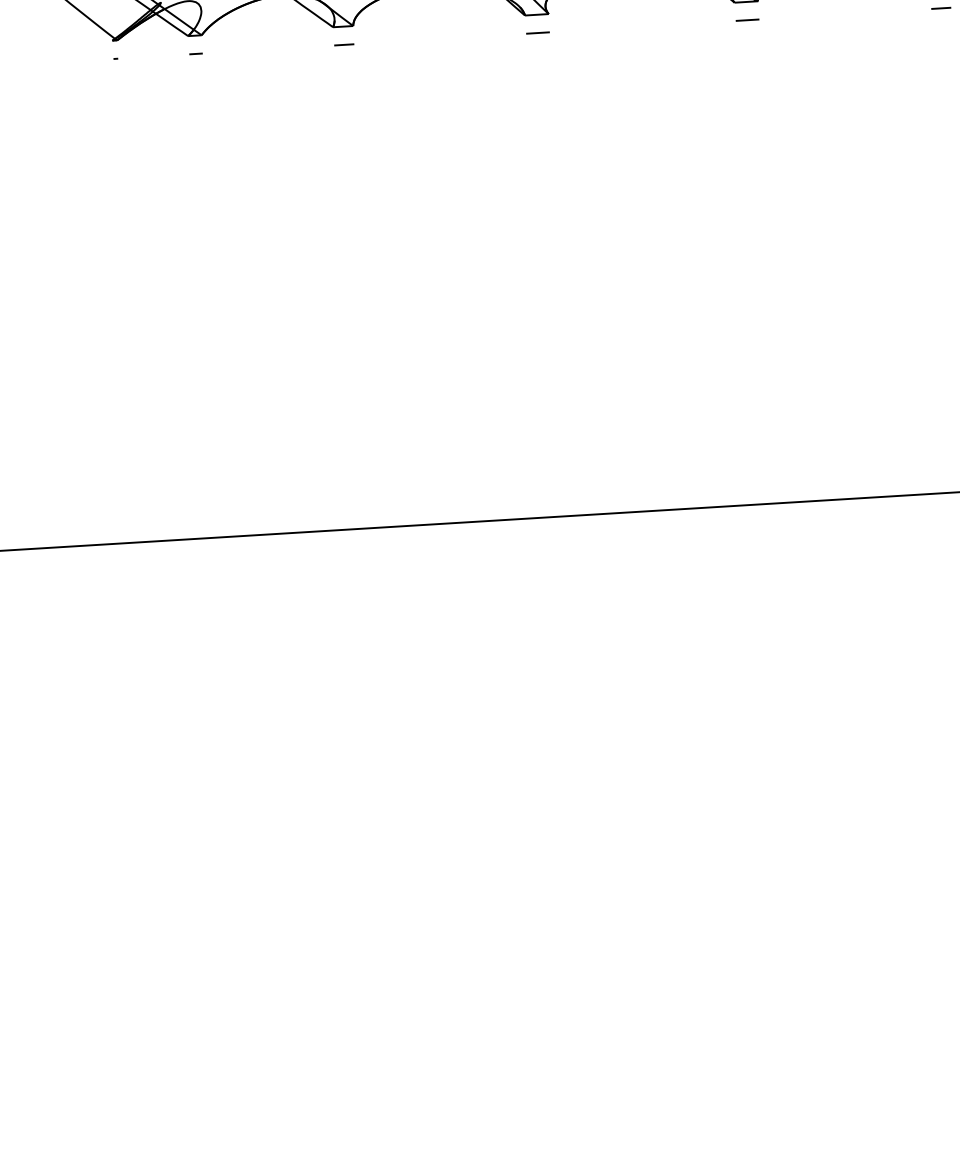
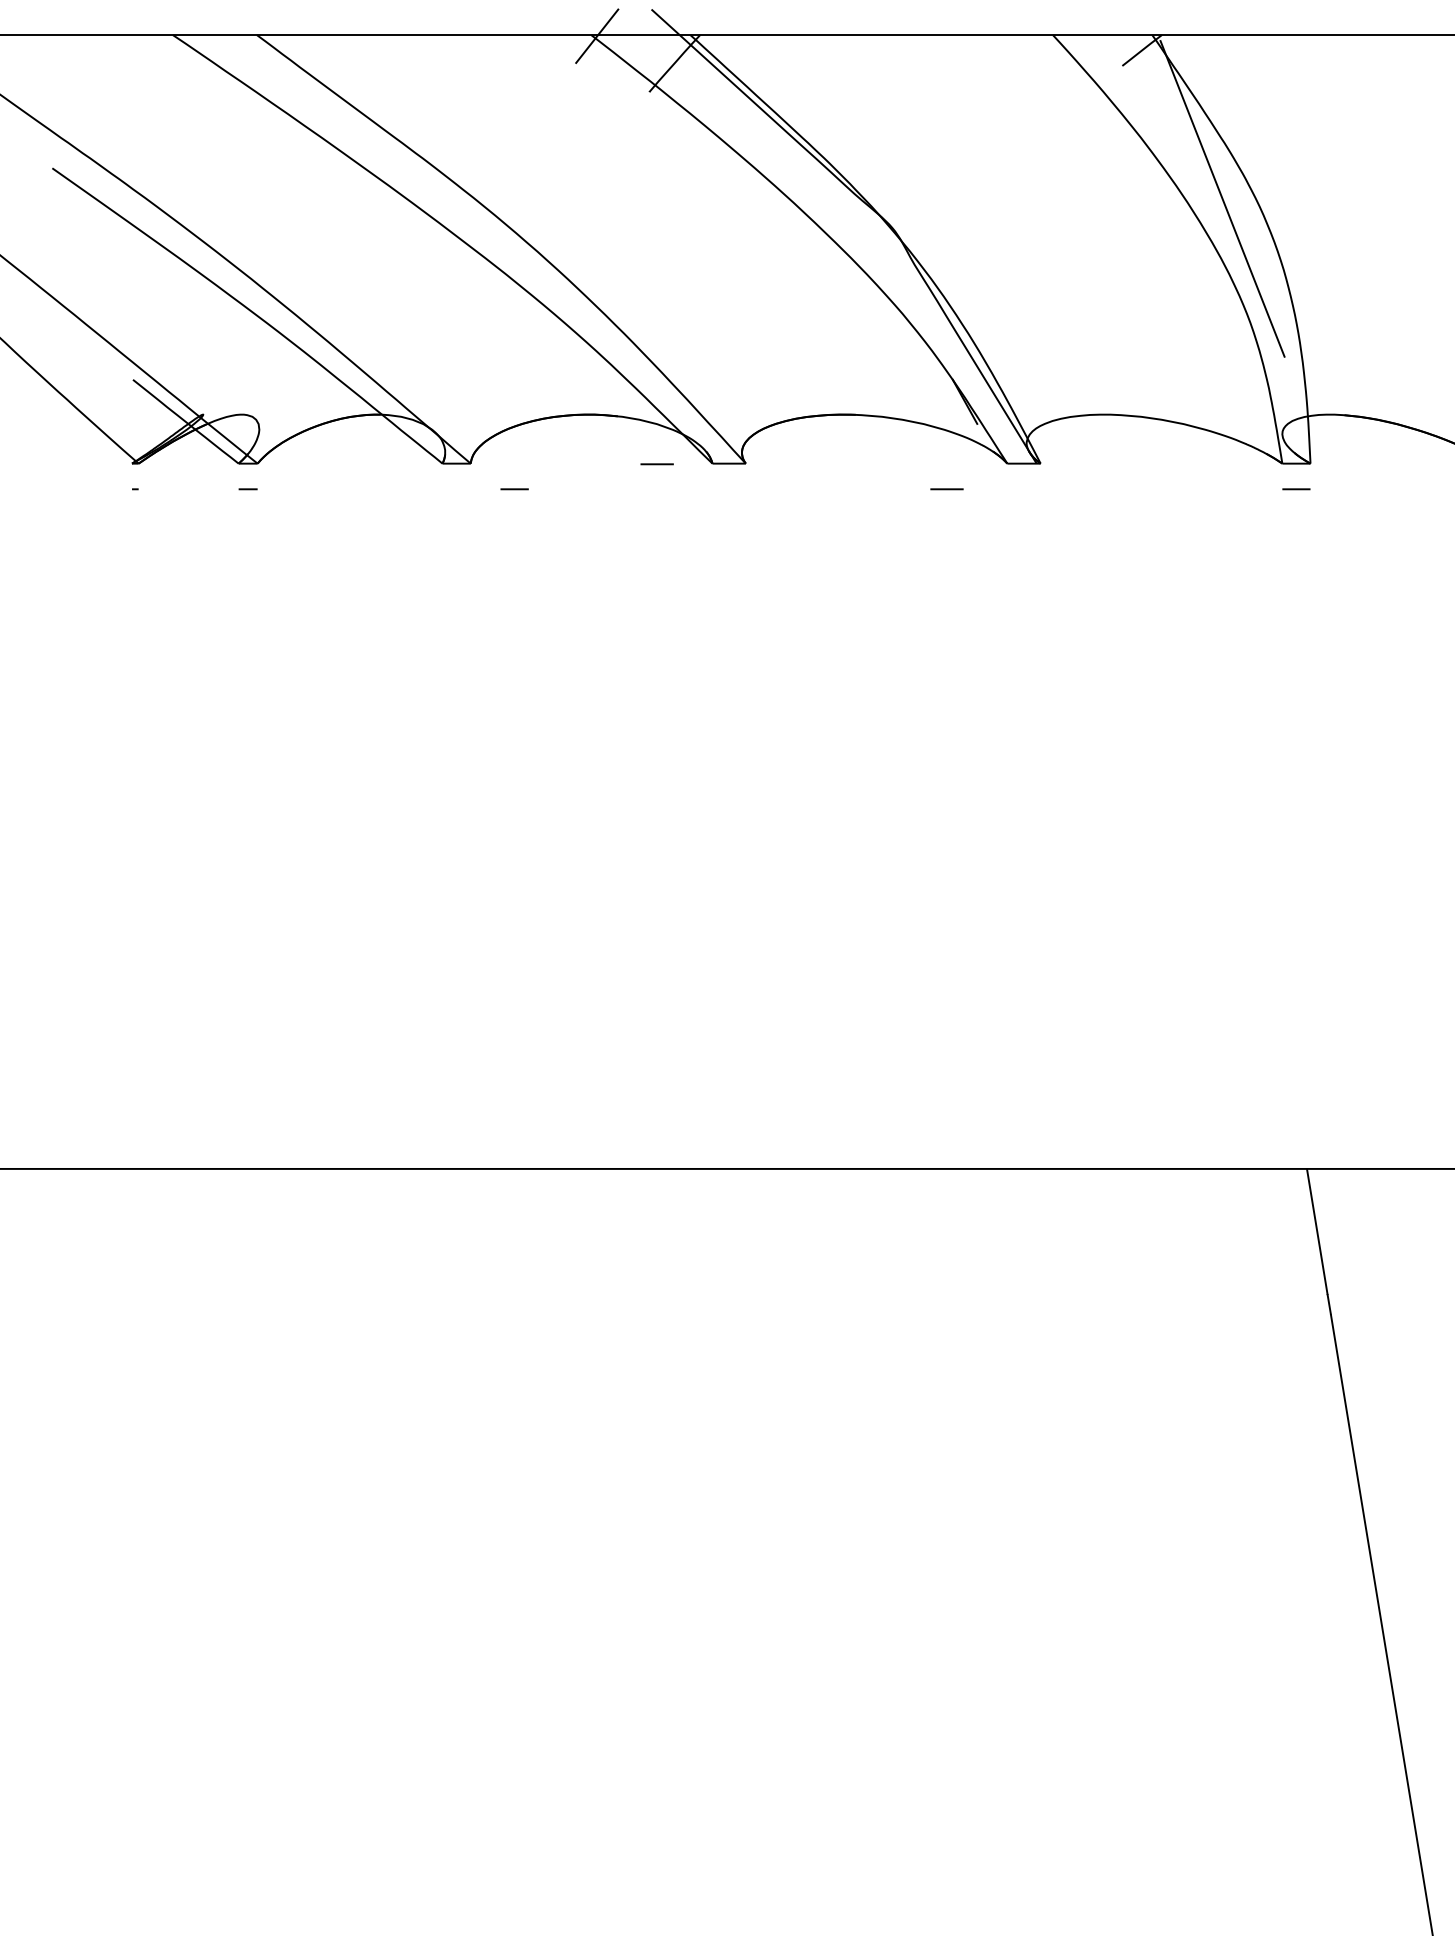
line: (747, 20) -> (946, 489), moved
line: (537, 33) -> (656, 464), moved
line: (344, 45) -> (514, 489), moved

